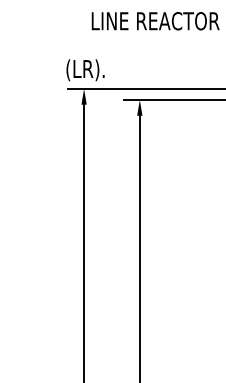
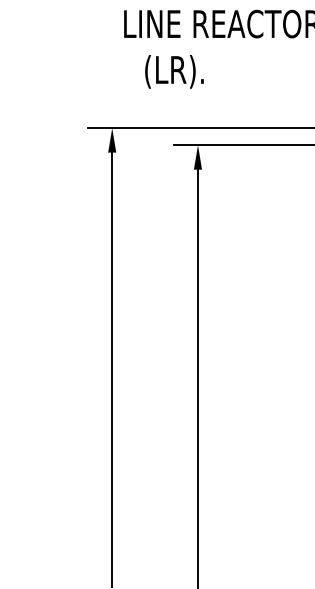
text: (85, 70) -> (174, 72), moved

